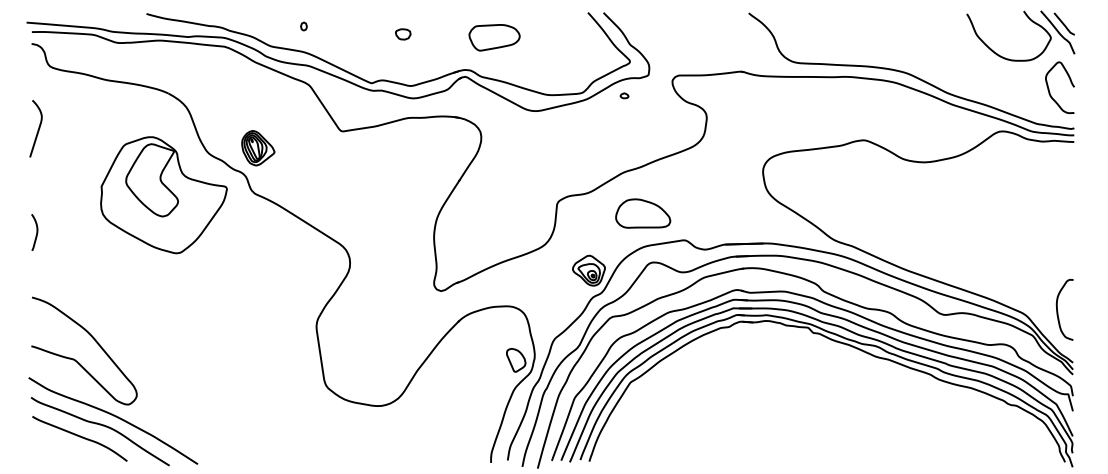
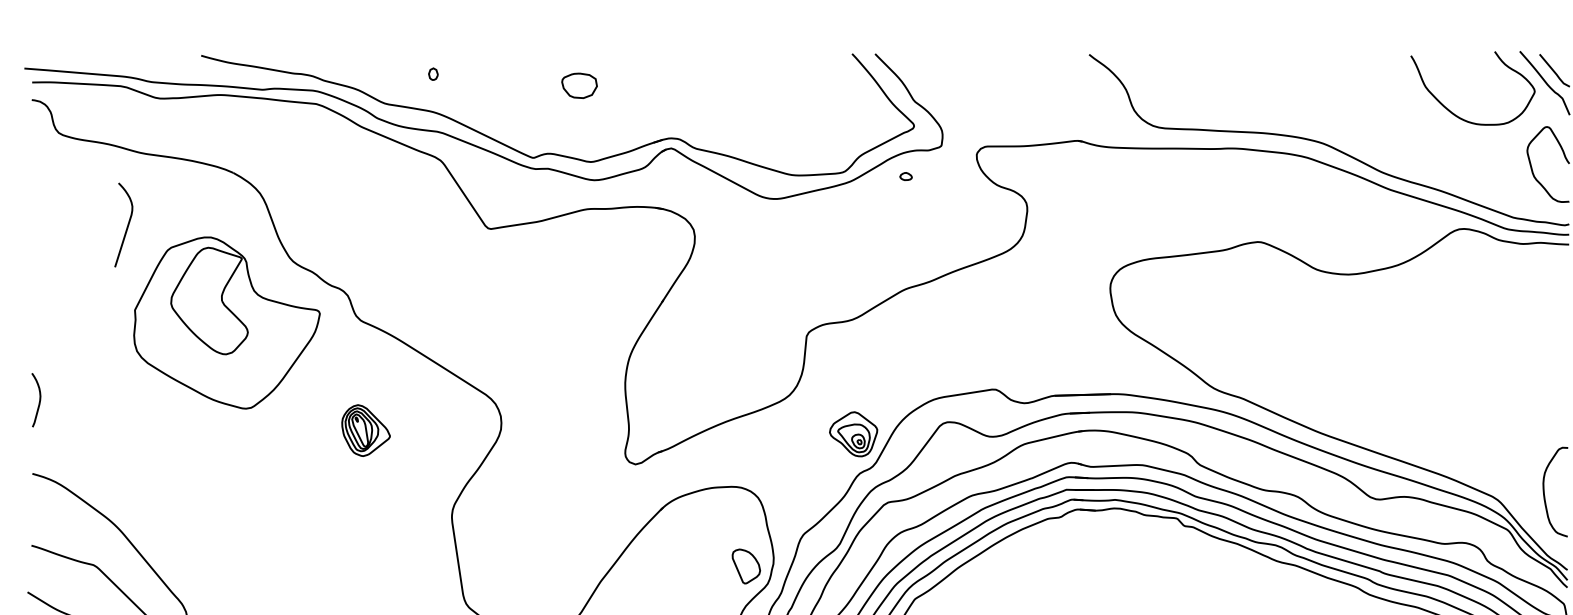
part: (403, 34) -> (580, 86), size x1.6
part: (494, 37) -> (714, 90), removed
curve: (37, 129) -> (125, 226), moved
part: (258, 148) -> (366, 431), moved
part: (643, 213) -> (934, 349), removed
curve: (36, 232) -> (39, 400), moved

